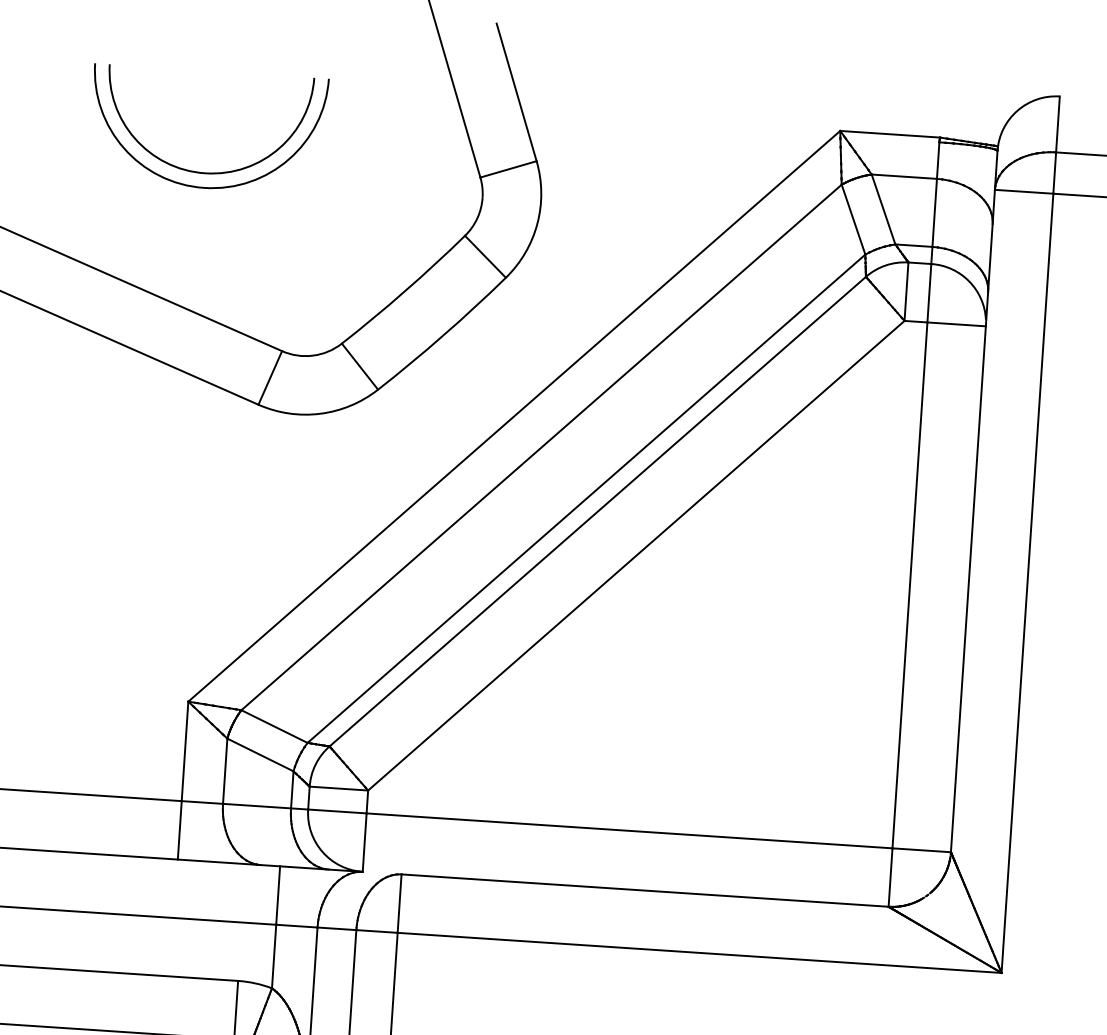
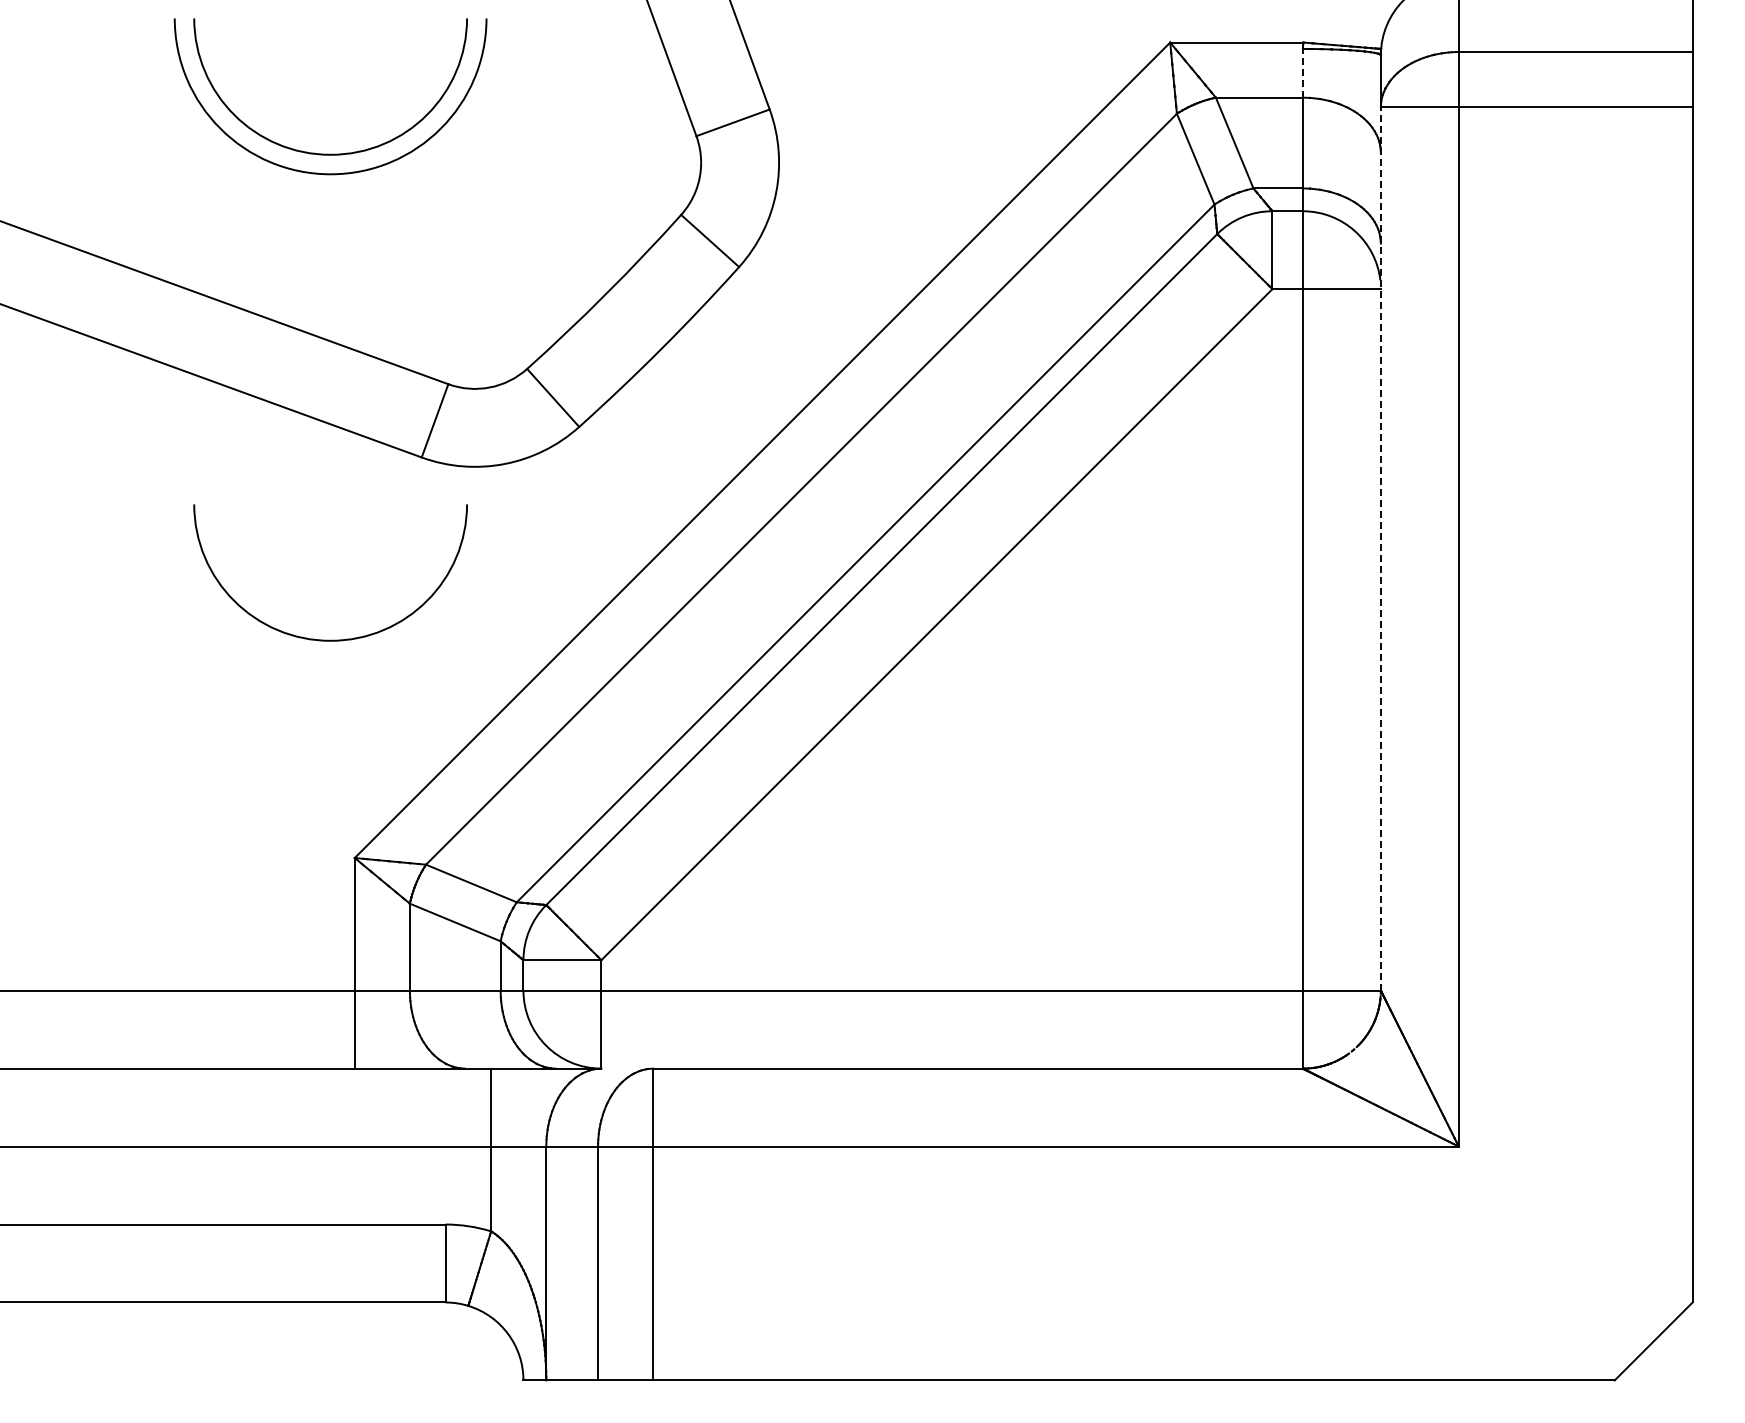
line: (937, 159) -> (1302, 72), solid -> dashed
line: (972, 520) -> (1380, 548), solid -> dashed
arc: (181, 536) -> (330, 639), added

